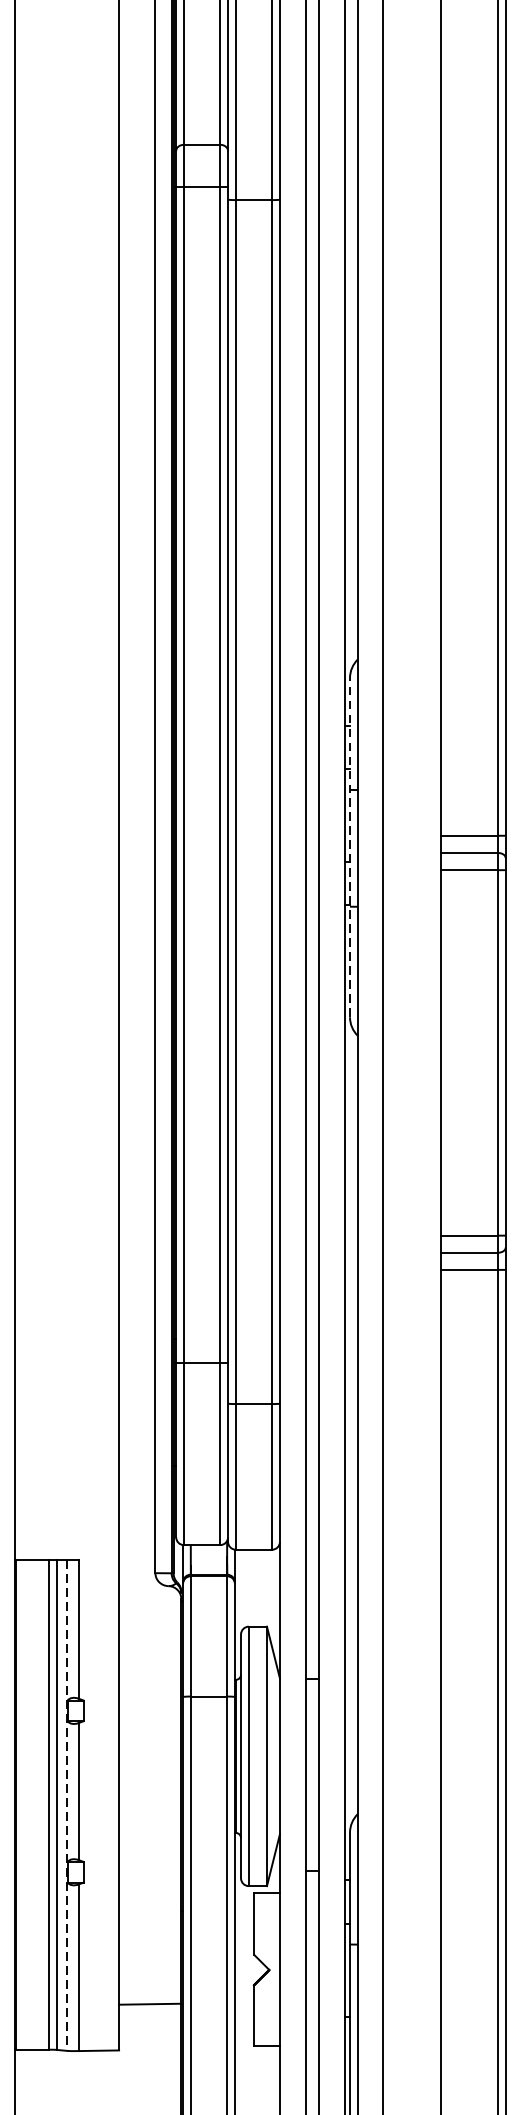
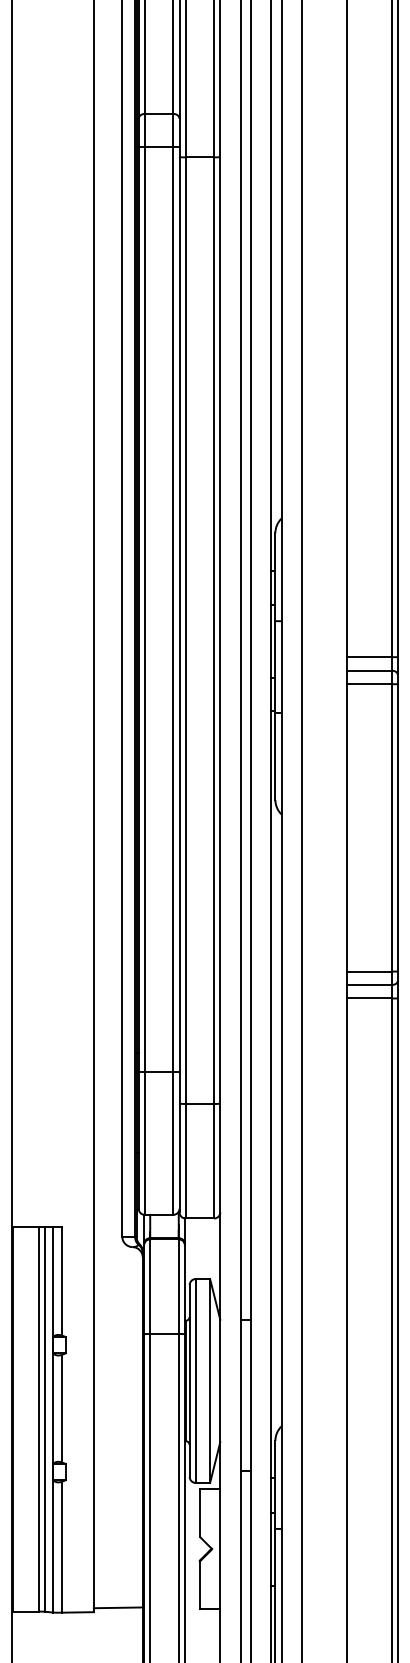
line: (350, 847) -> (275, 666), dashed -> solid
line: (66, 1805) -> (52, 1419), dashed -> solid
line: (149, 2003) -> (117, 1607), moved

